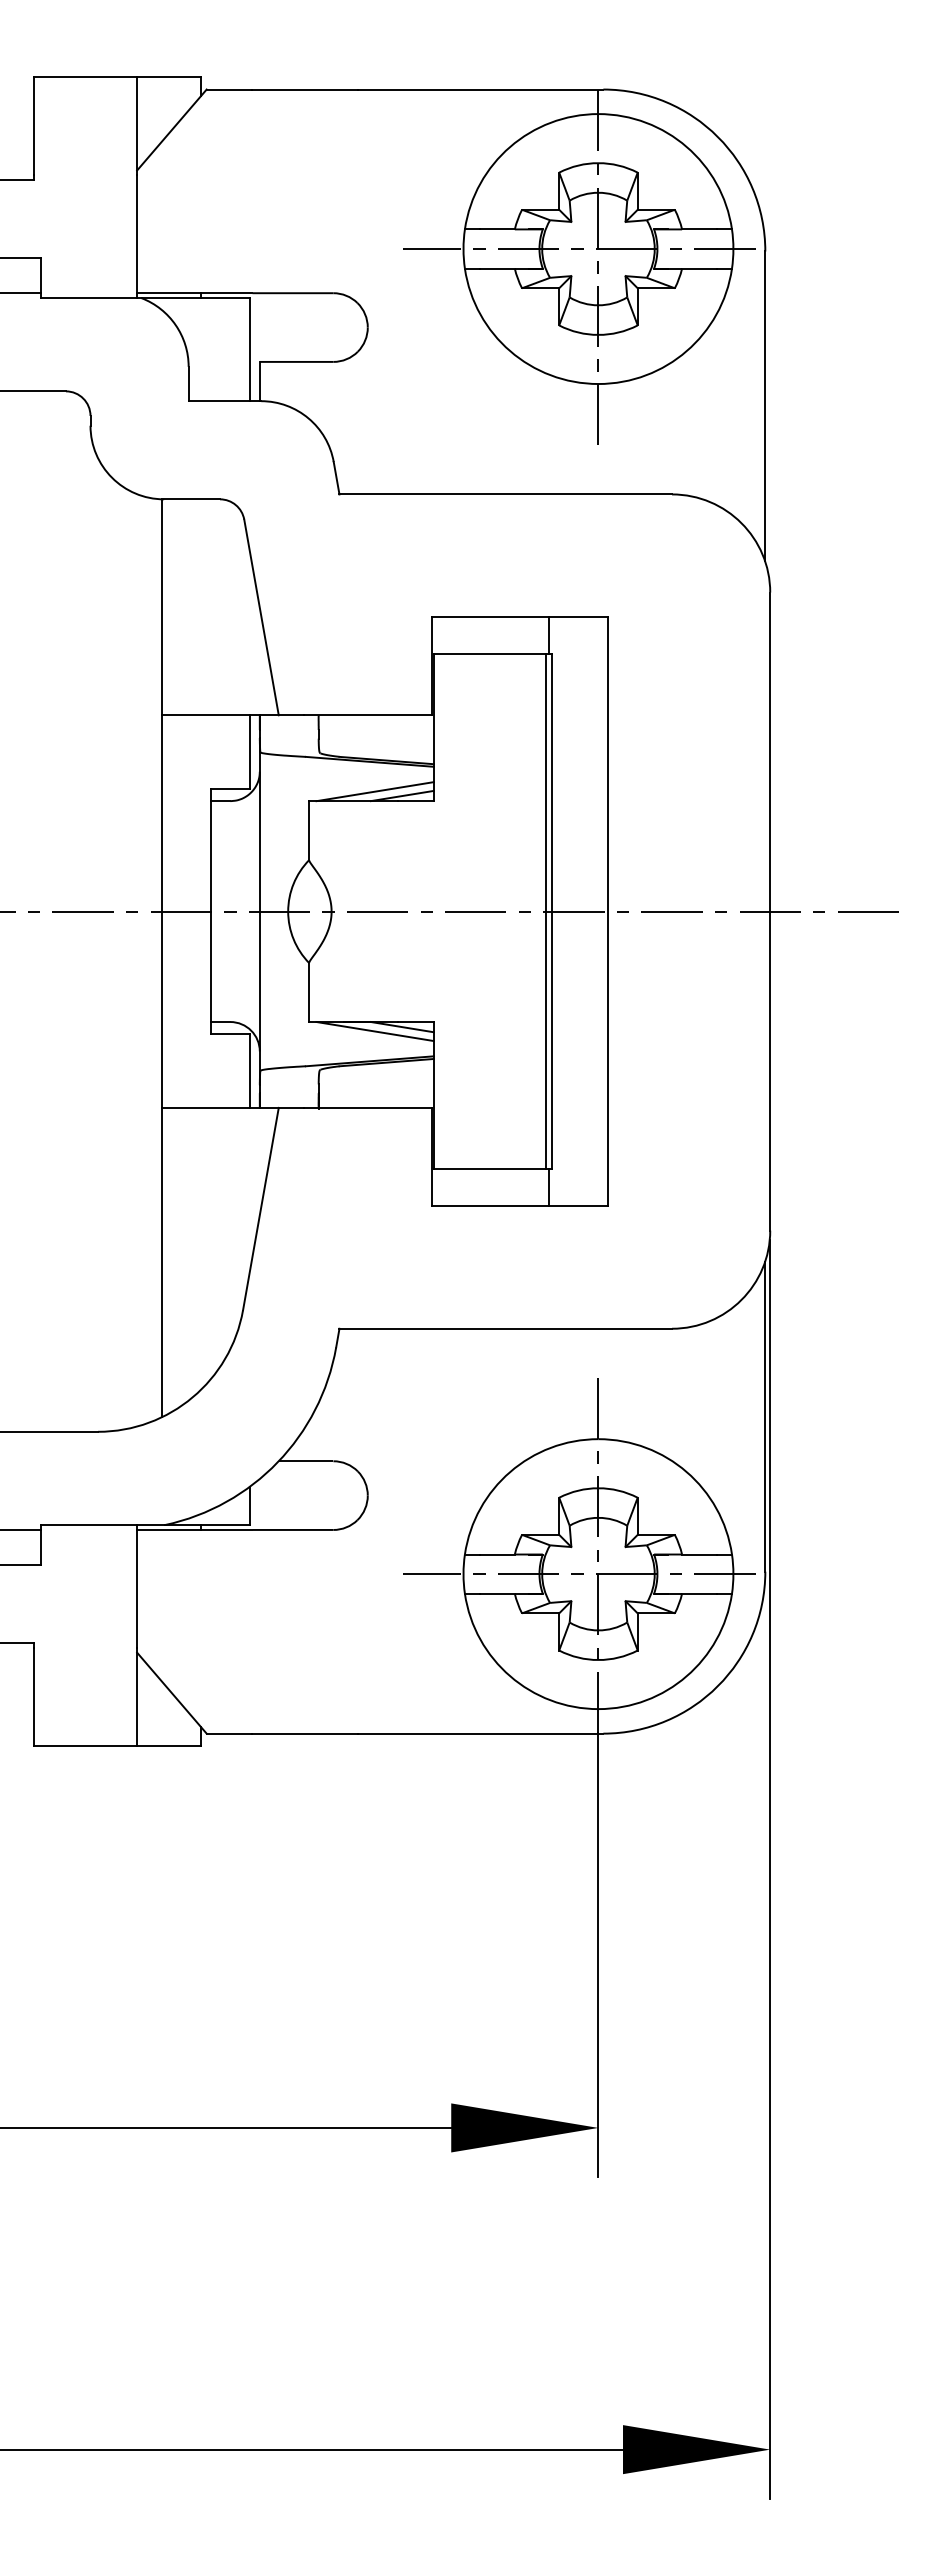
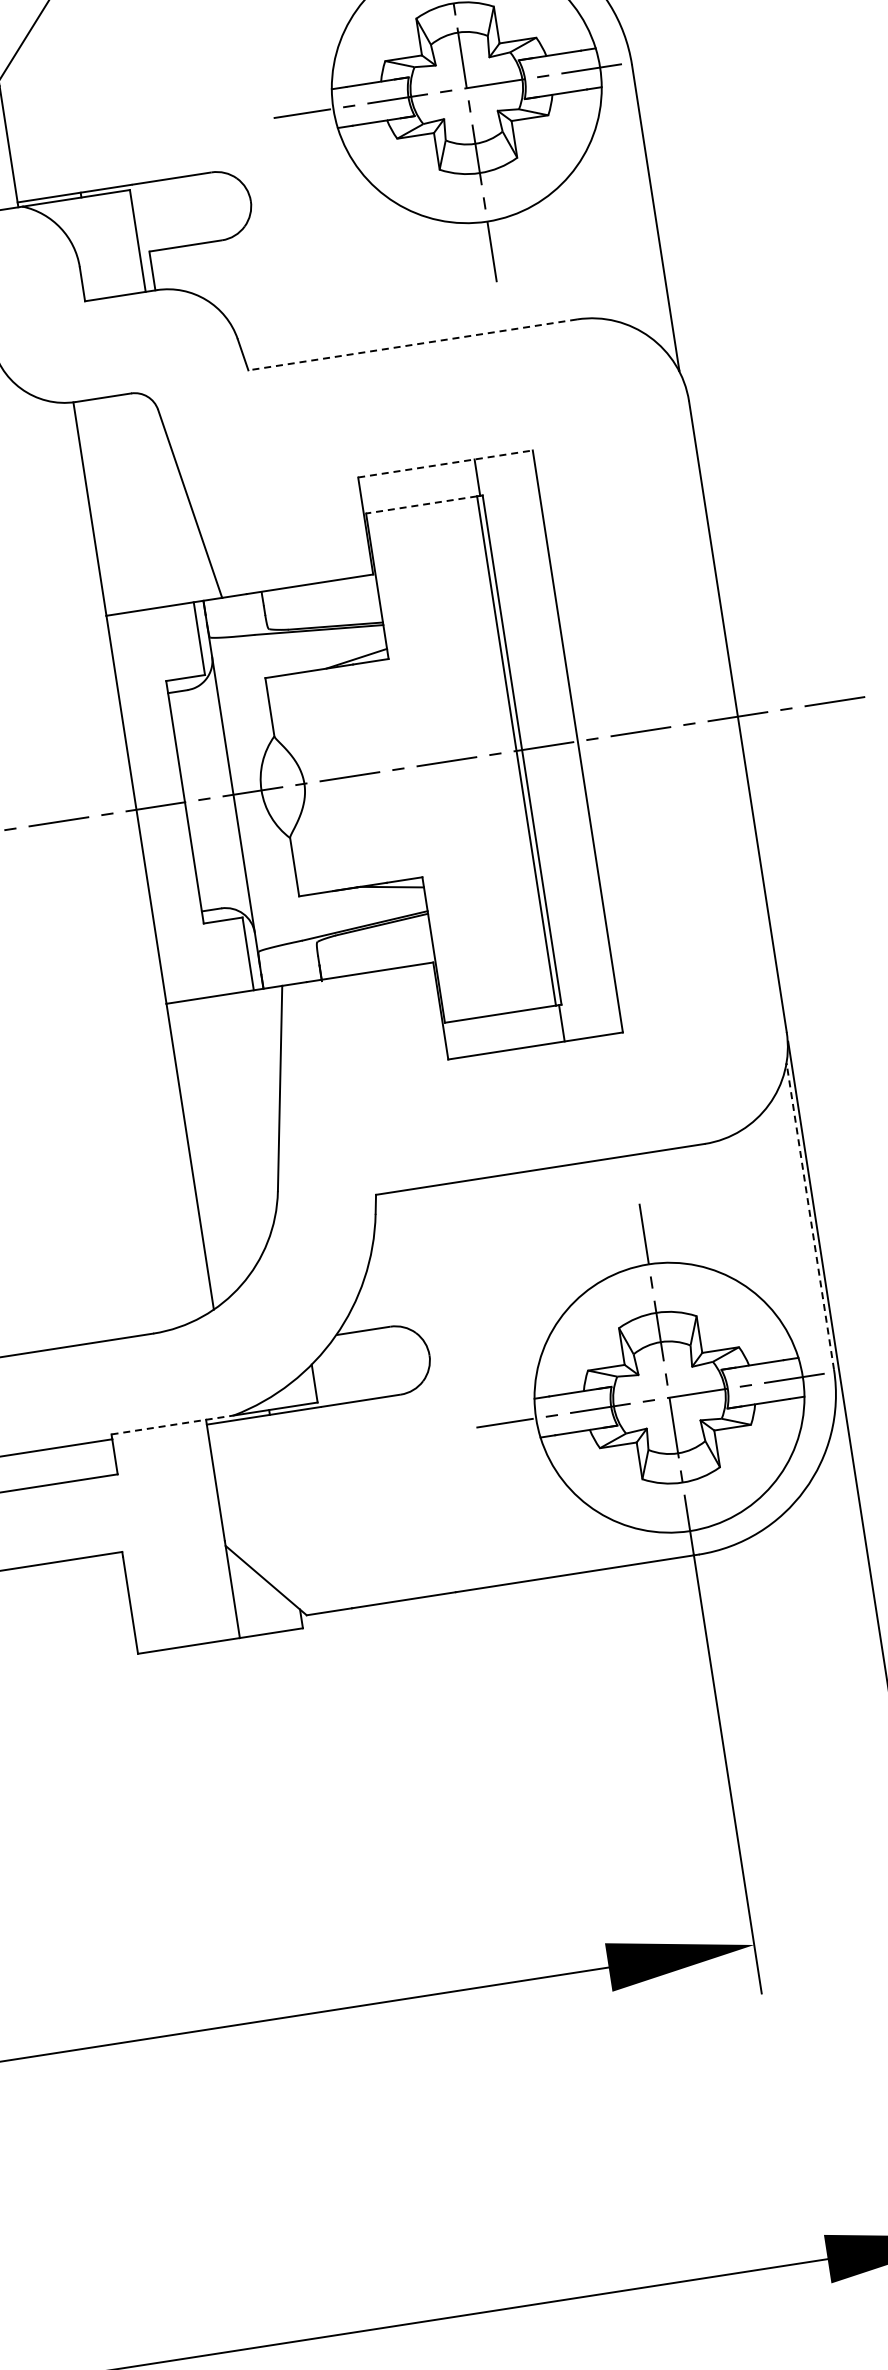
line: (505, 494) -> (412, 345), solid -> dashed
line: (520, 617) -> (446, 464), solid -> dashed
line: (489, 653) -> (420, 504), solid -> dashed
line: (374, 791) -> (328, 658), removed
line: (374, 1031) -> (365, 895), removed
line: (765, 1417) -> (810, 1217), solid -> dashed
line: (103, 1525) -> (172, 1425), solid -> dashed

